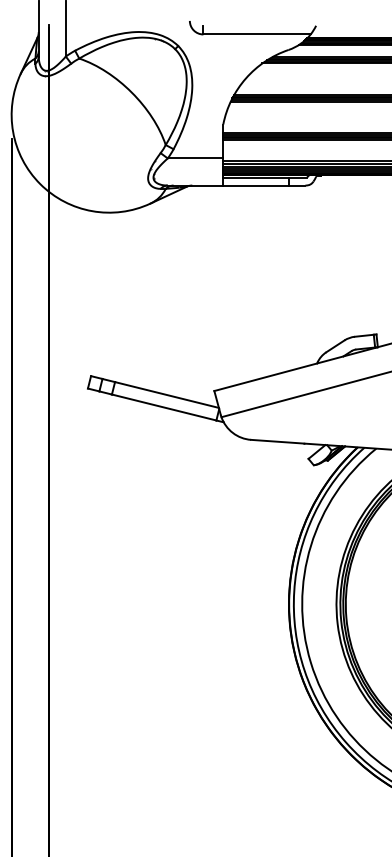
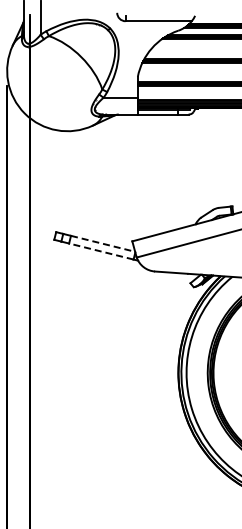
line: (167, 394) -> (103, 243), solid -> dashed
line: (162, 407) -> (100, 251), solid -> dashed

